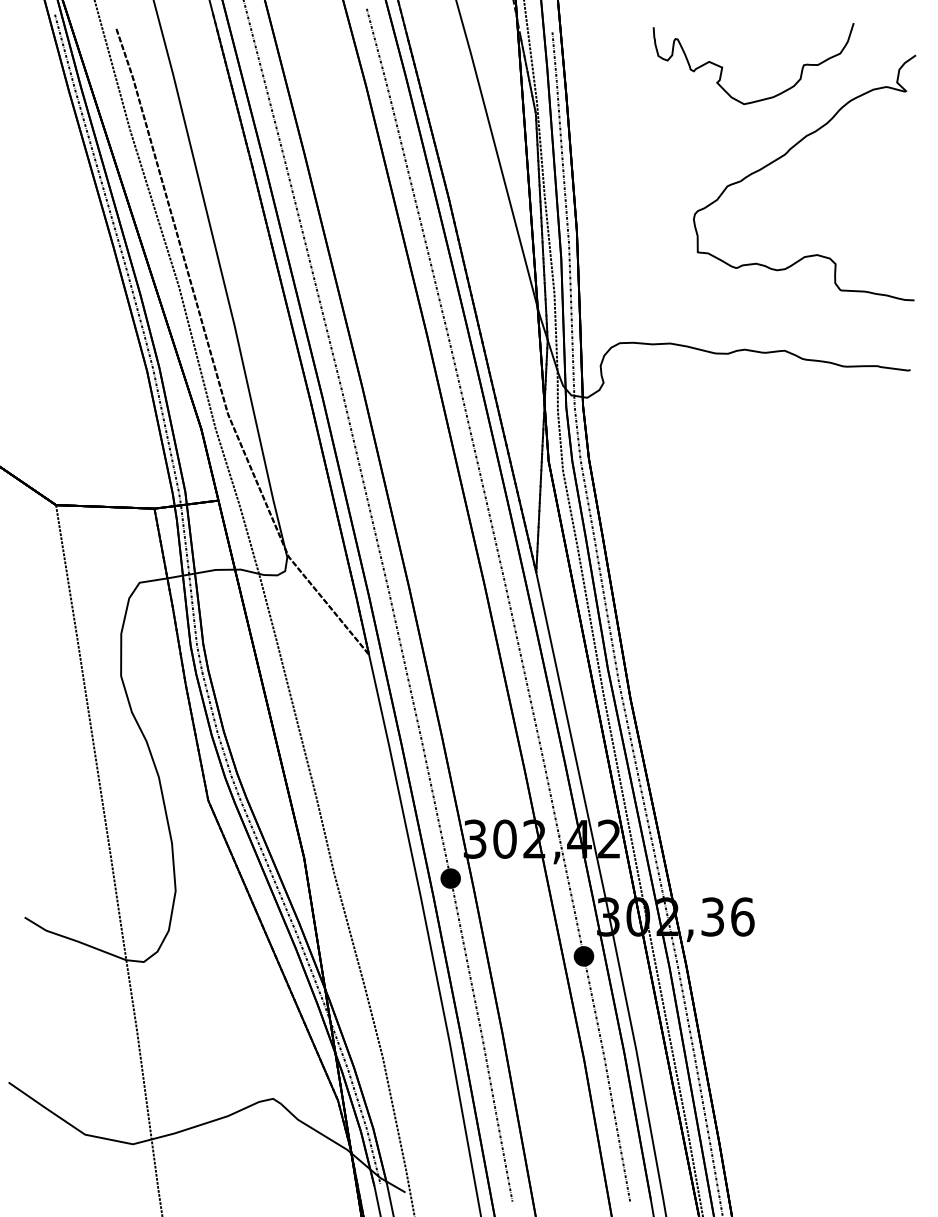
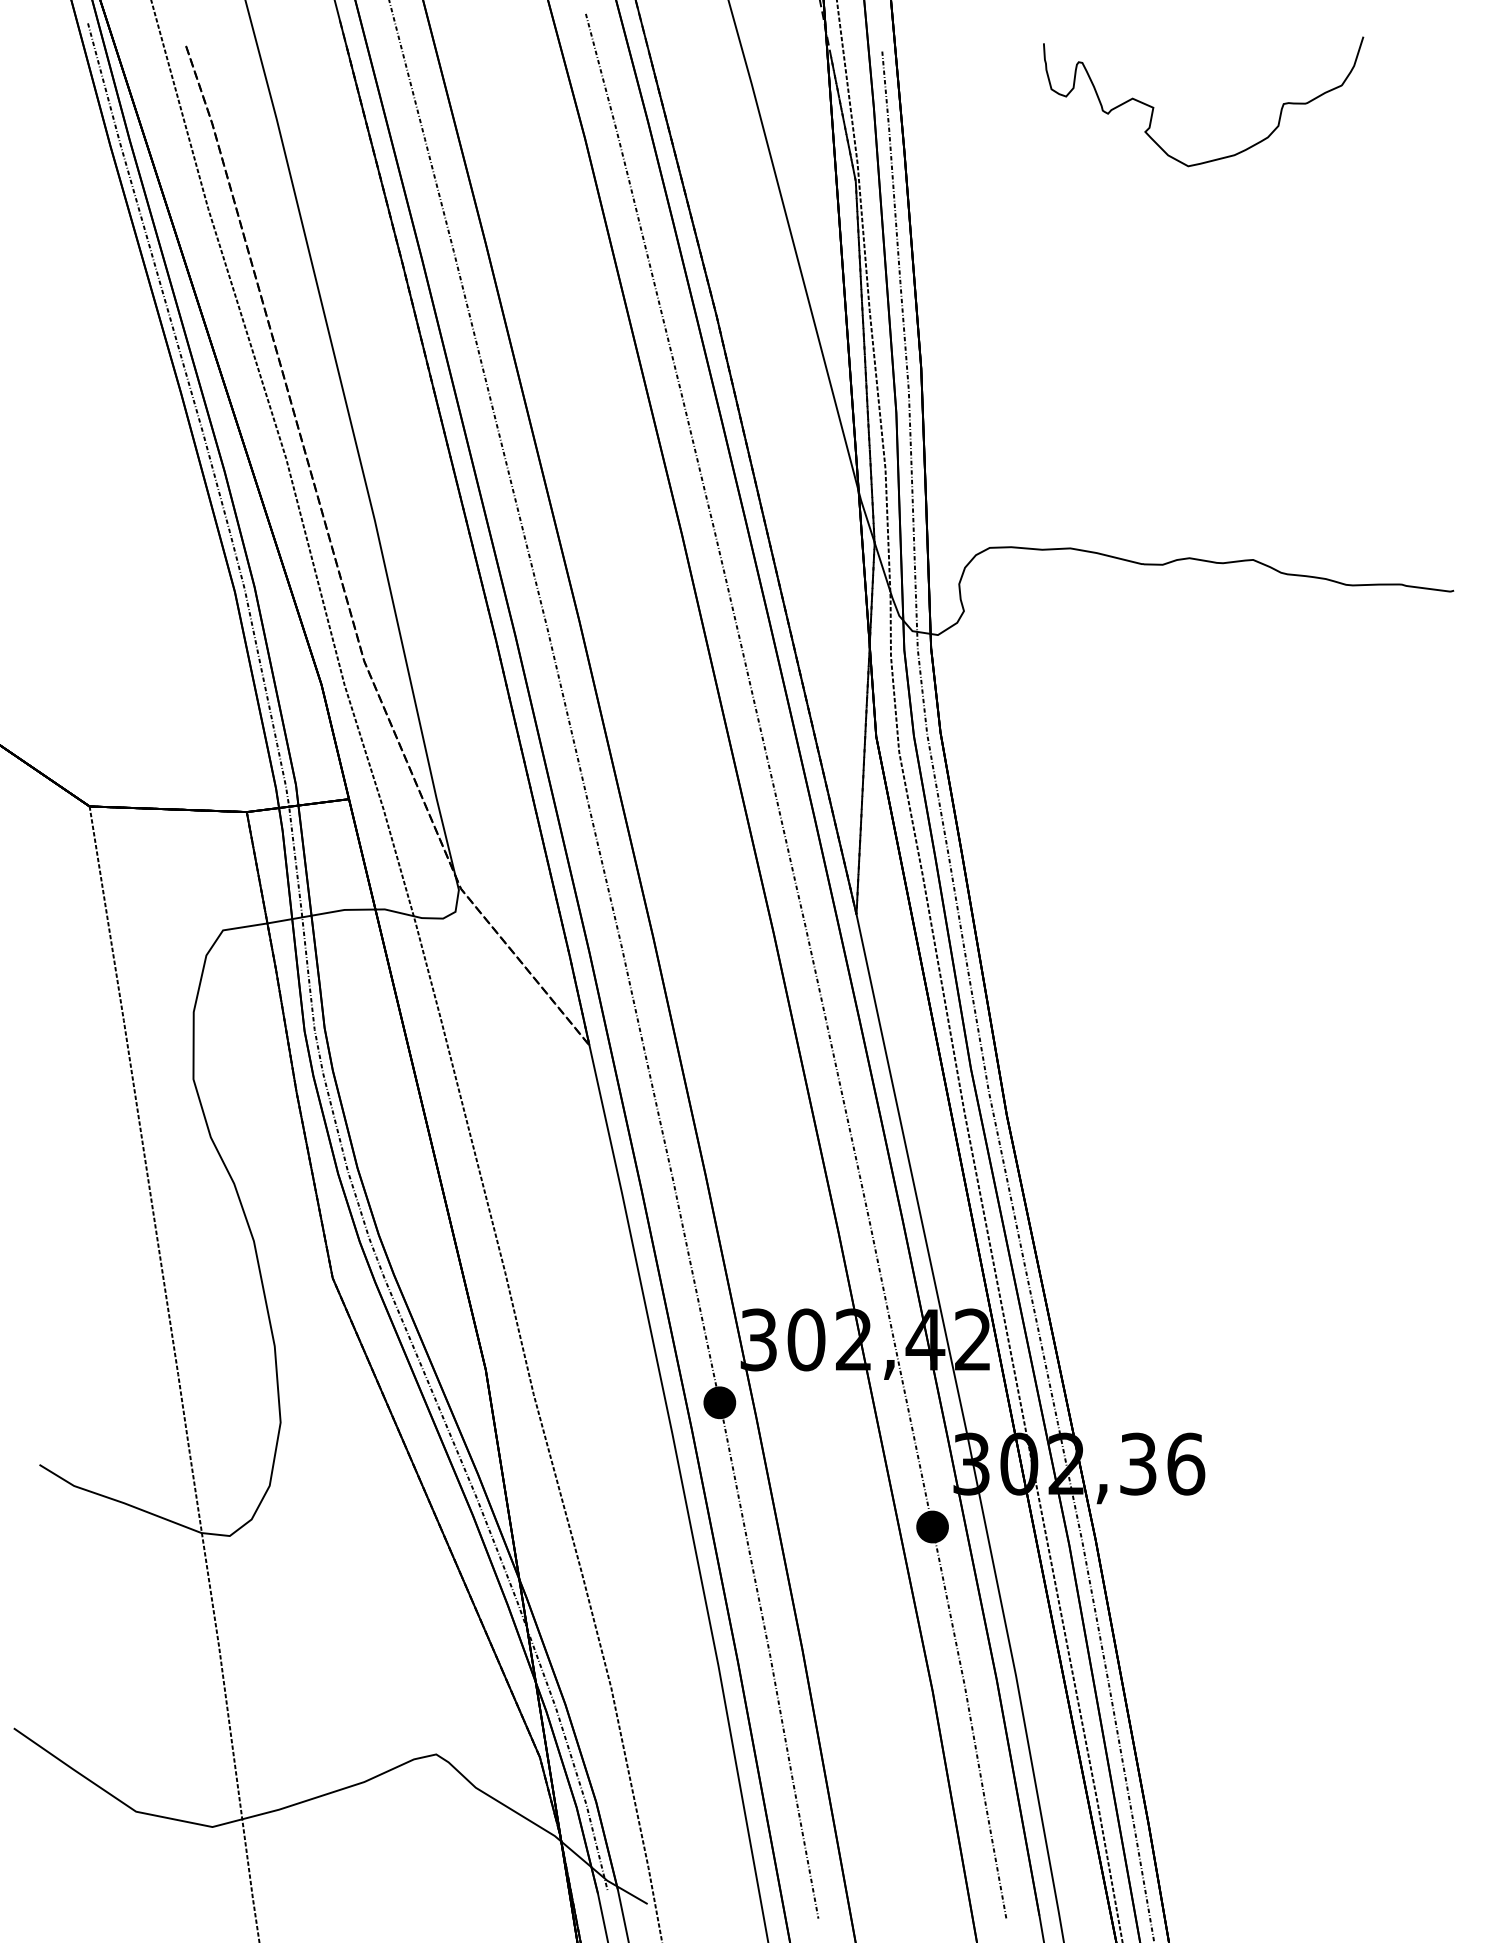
curve: (785, 155) -> (1254, 248), removed

